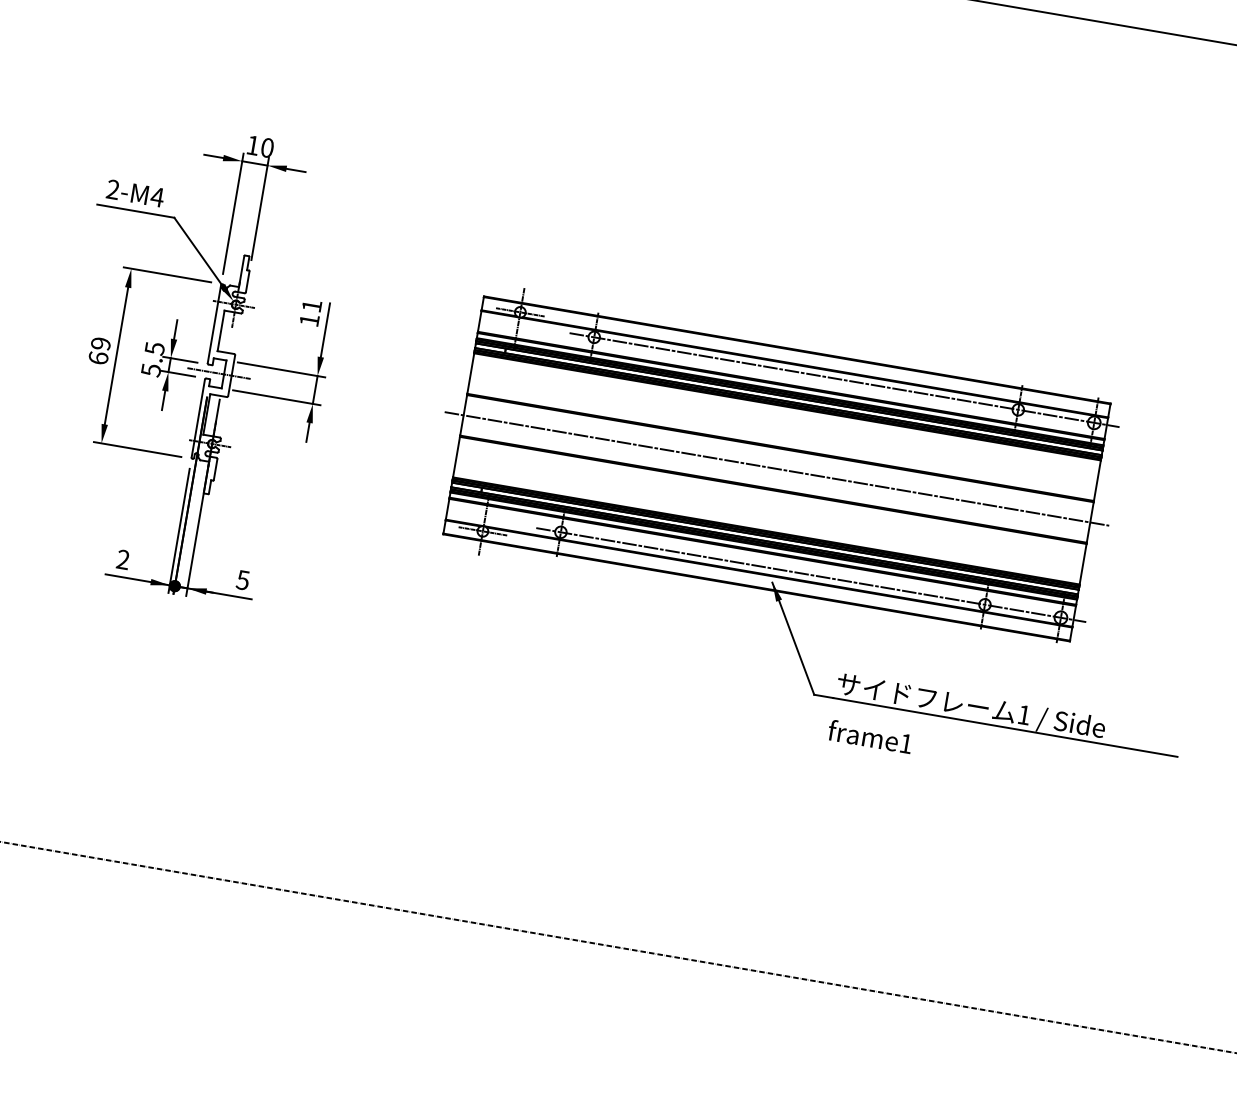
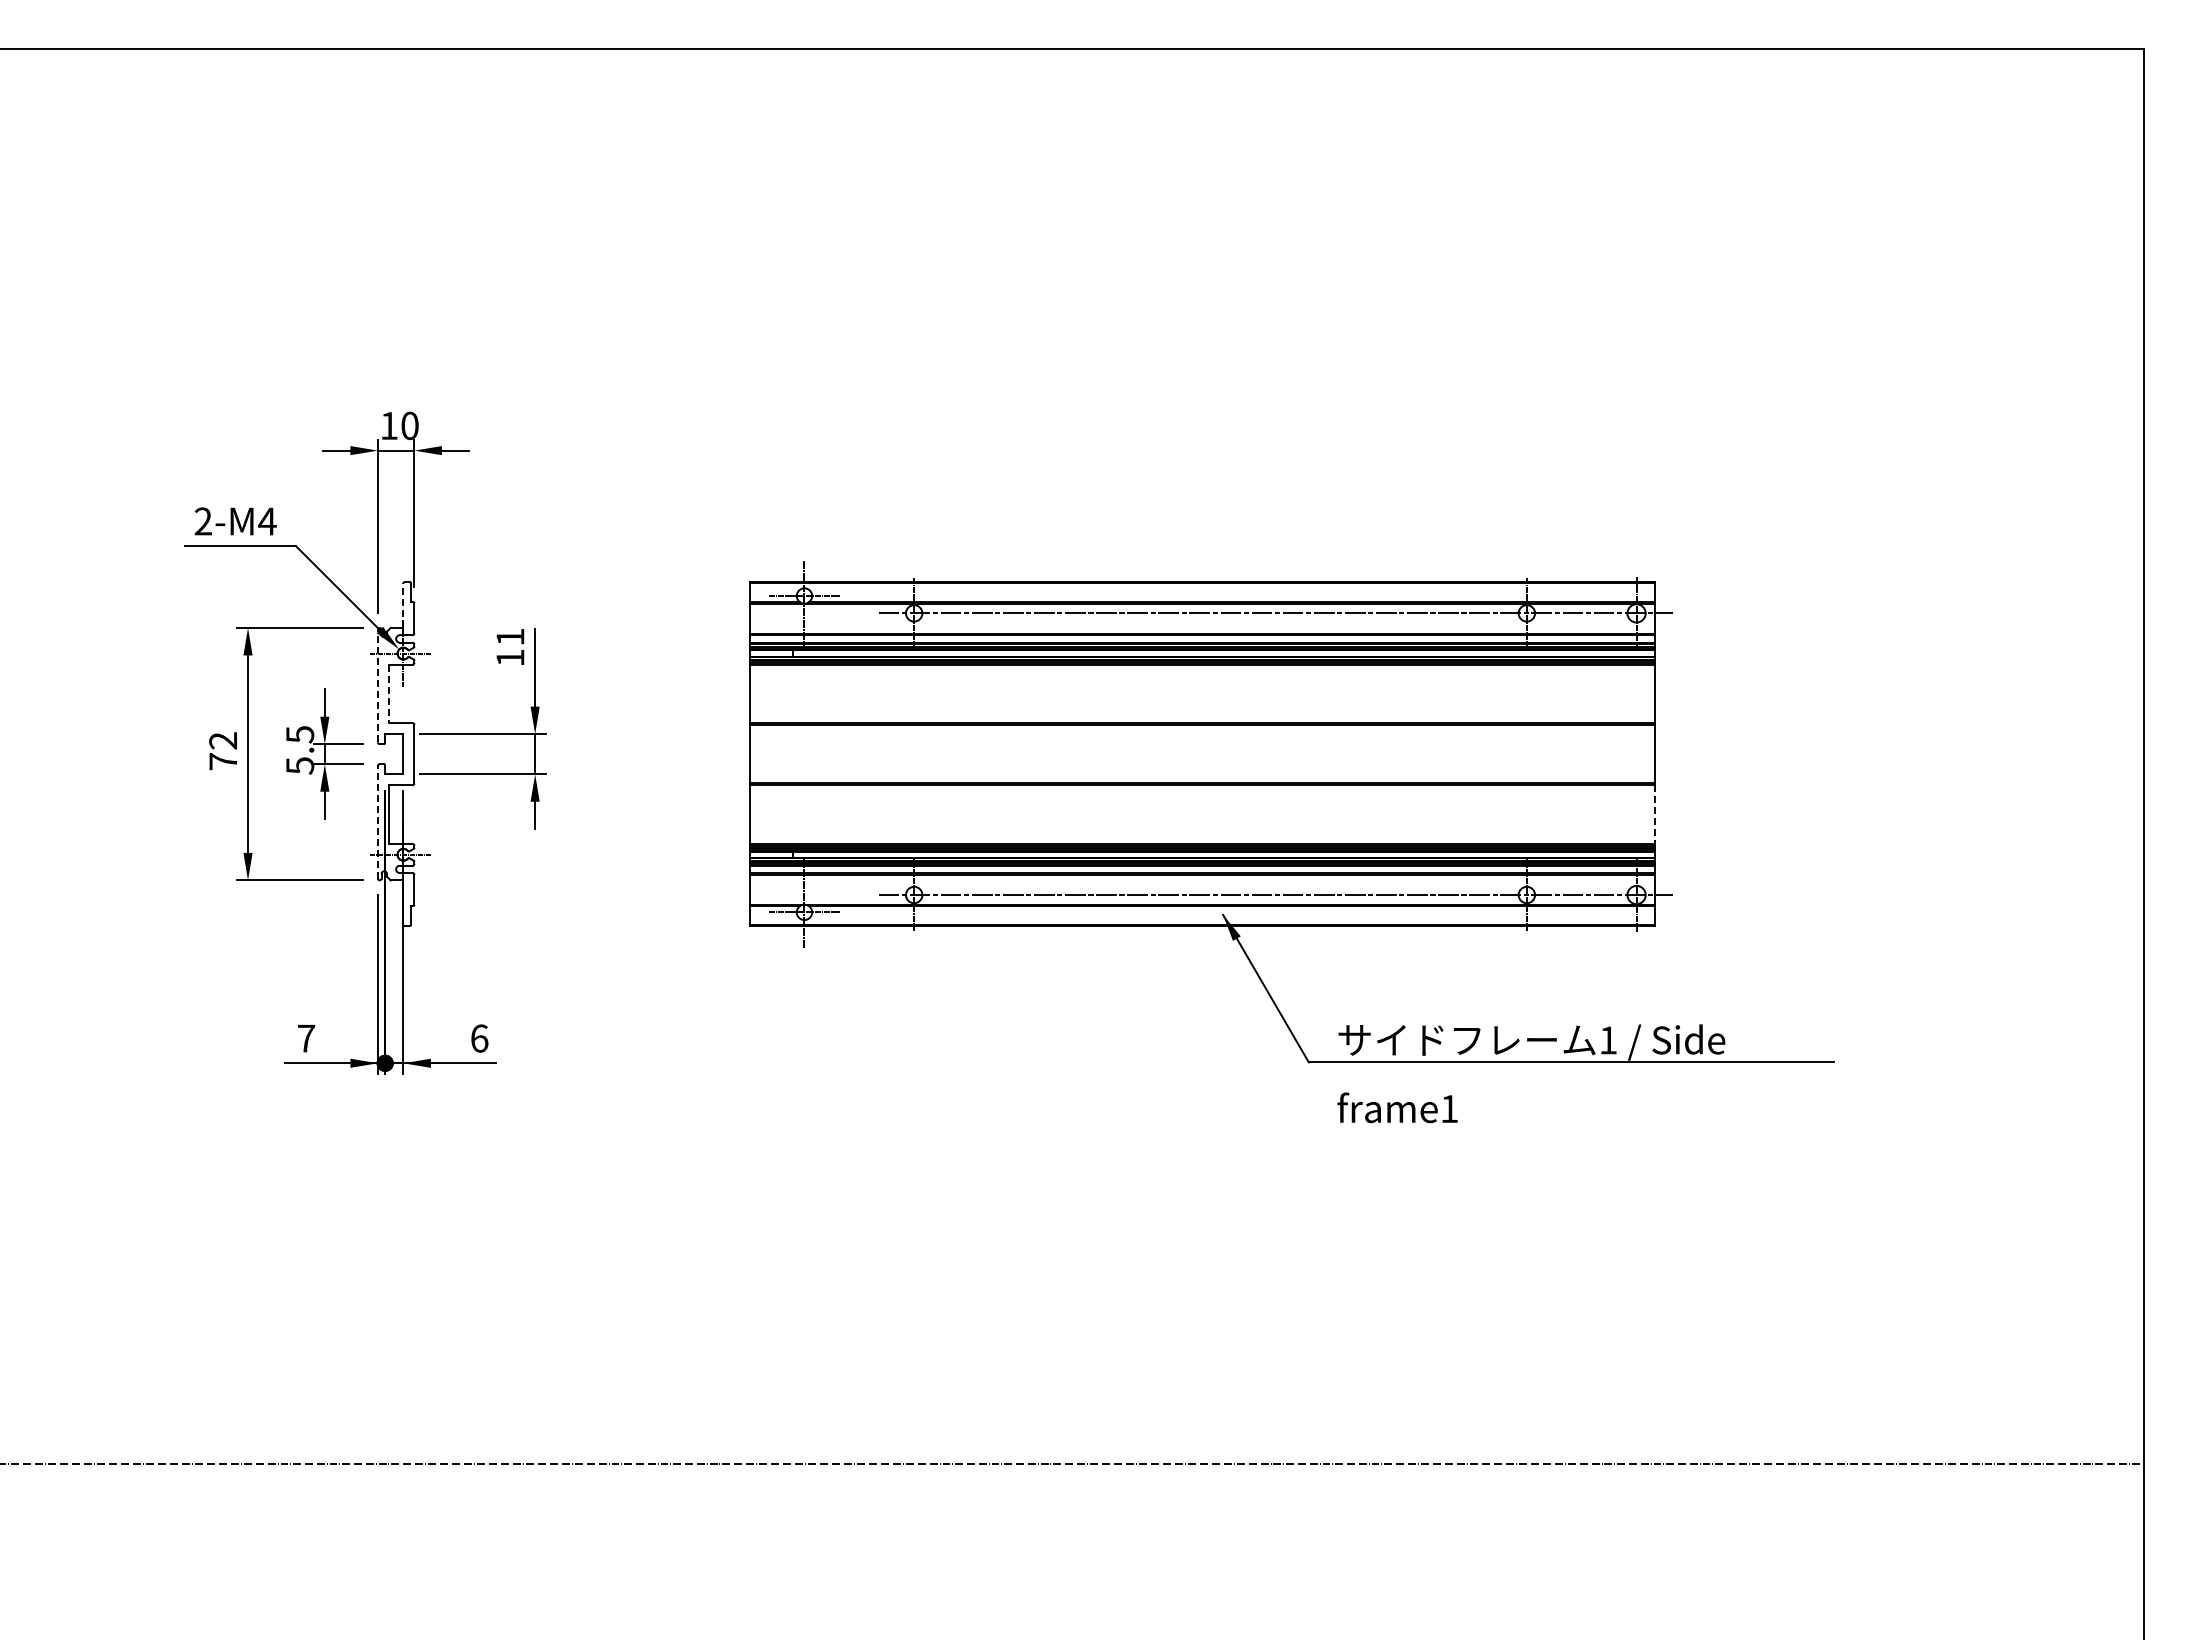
line: (241, 271) -> (403, 605), solid -> dashed
line: (214, 323) -> (377, 685), solid -> dashed
line: (220, 331) -> (388, 694), solid -> dashed
text: (99, 351) -> (223, 751), 69 -> 72
line: (218, 373) -> (395, 754), removed
line: (198, 417) -> (377, 821), solid -> dashed
line: (777, 469) -> (1202, 754), removed
text: (123, 559) -> (306, 1038), 2 -> 7
line: (1082, 564) -> (1654, 815), solid -> dashed
text: (243, 580) -> (479, 1038), 5 -> 6

